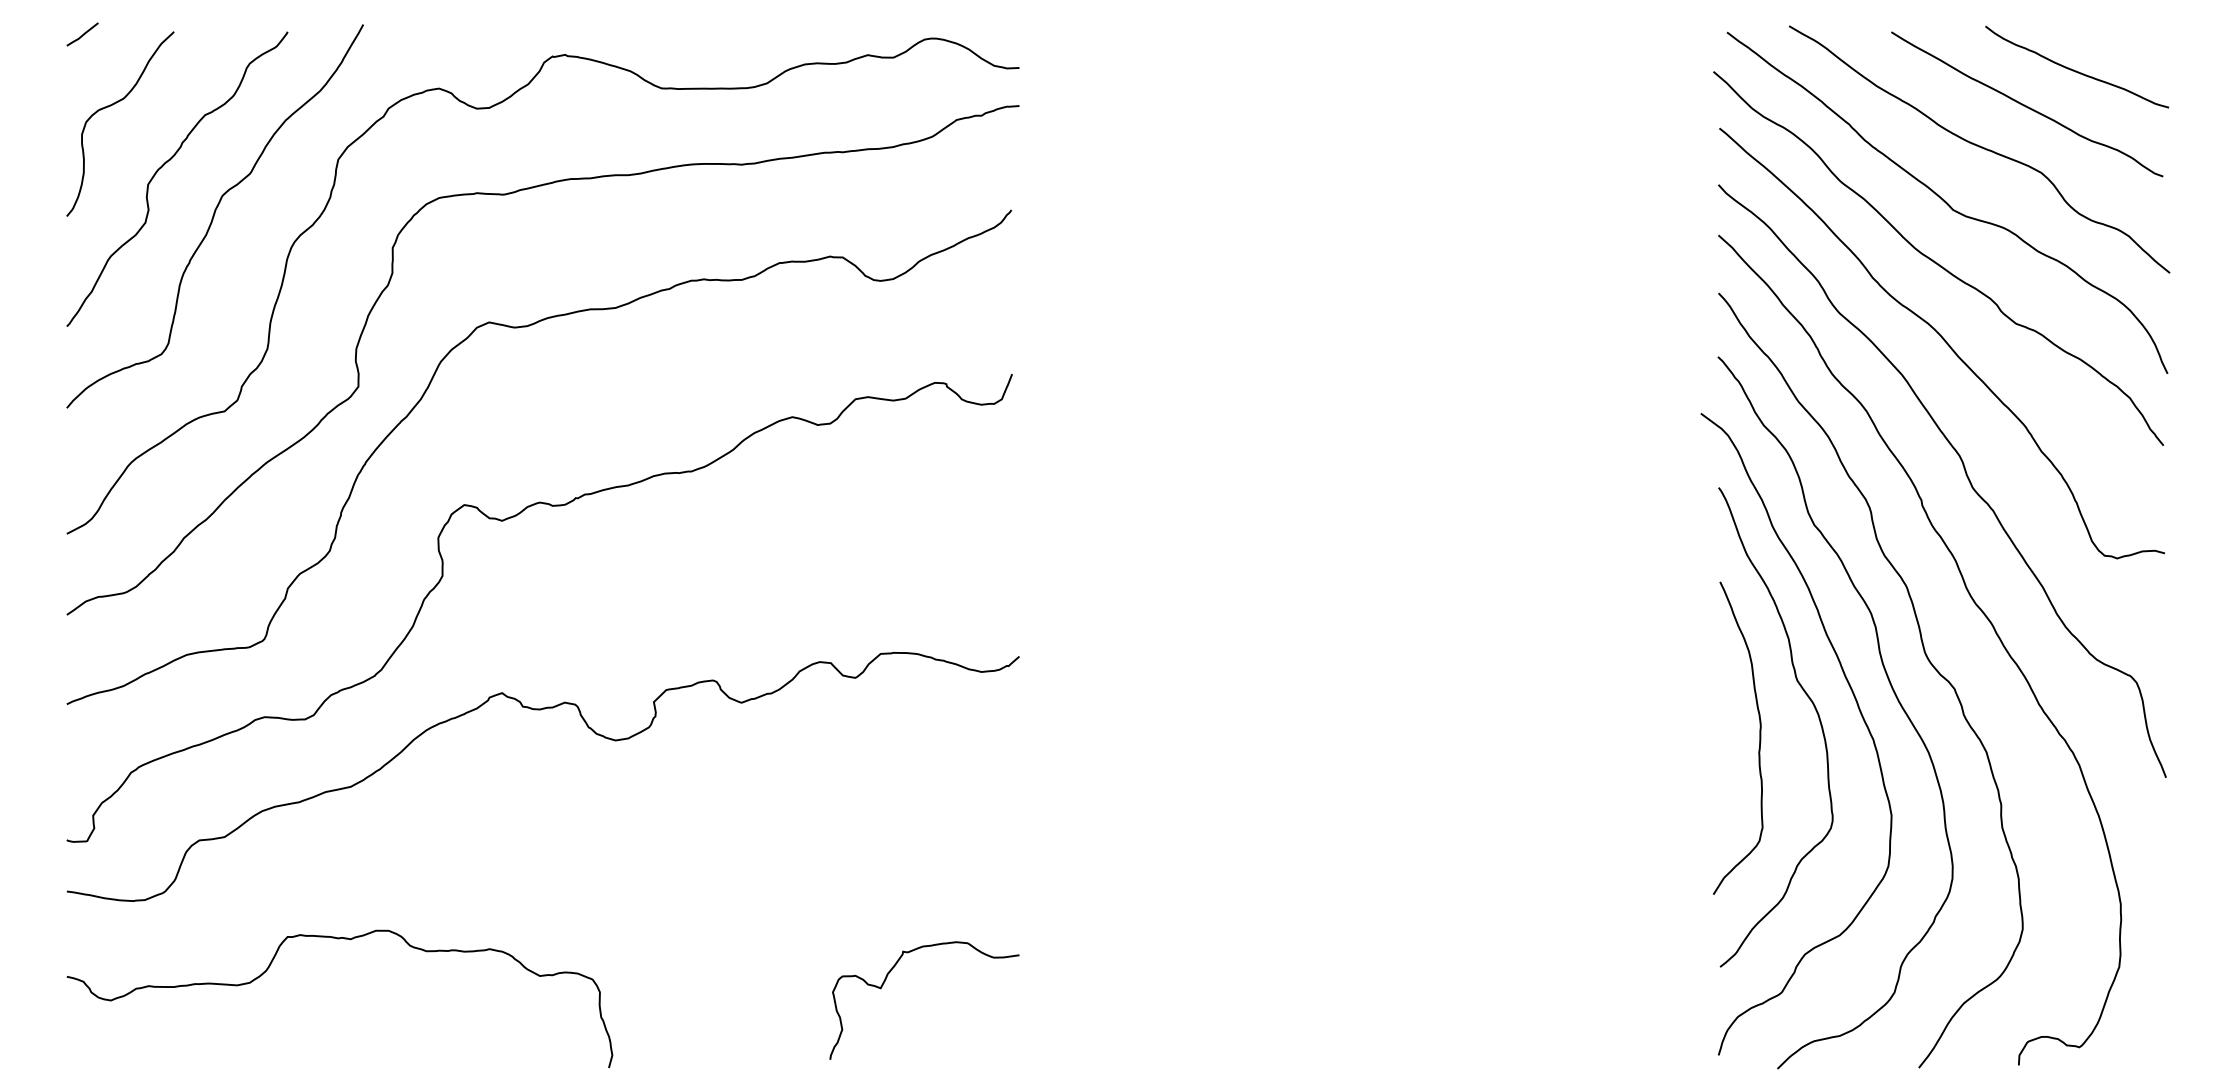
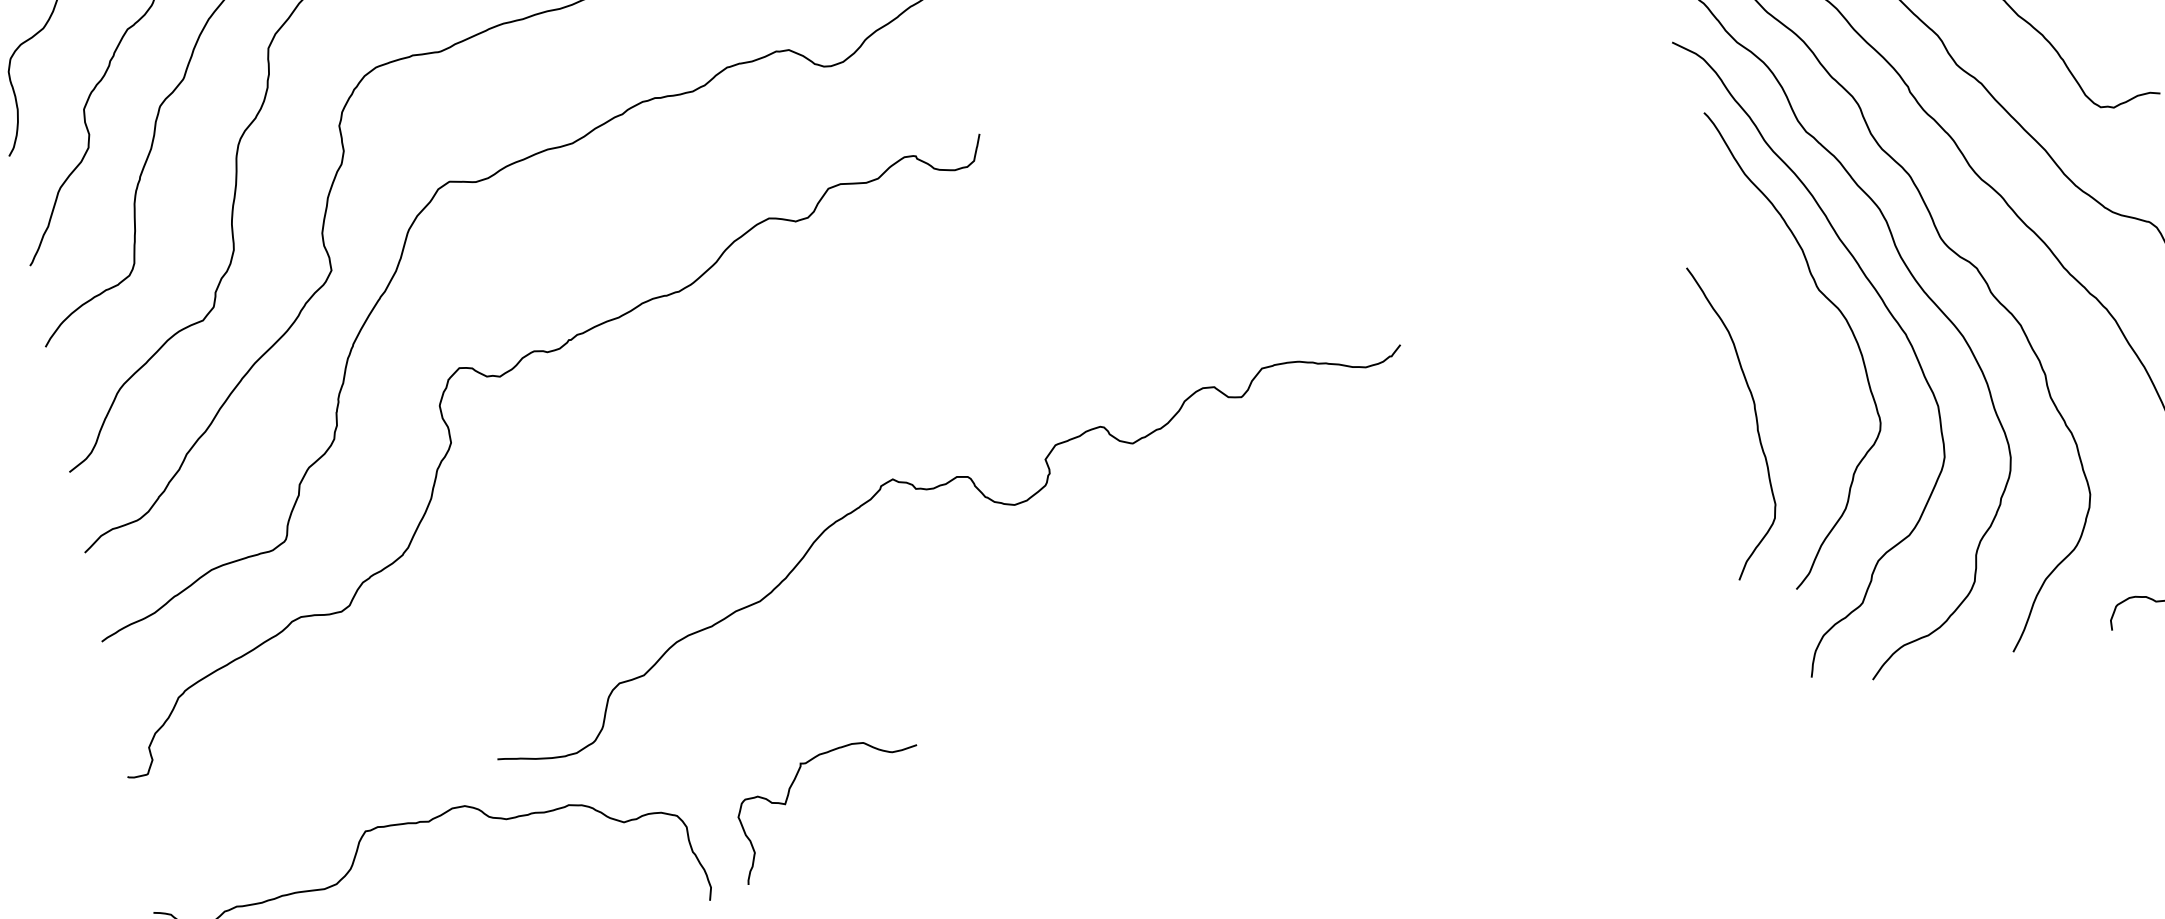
curve: (541, 710) -> (935, 489), moved
curve: (1759, 737) -> (1755, 415), moved
curve: (885, 981) -> (788, 796), moved

